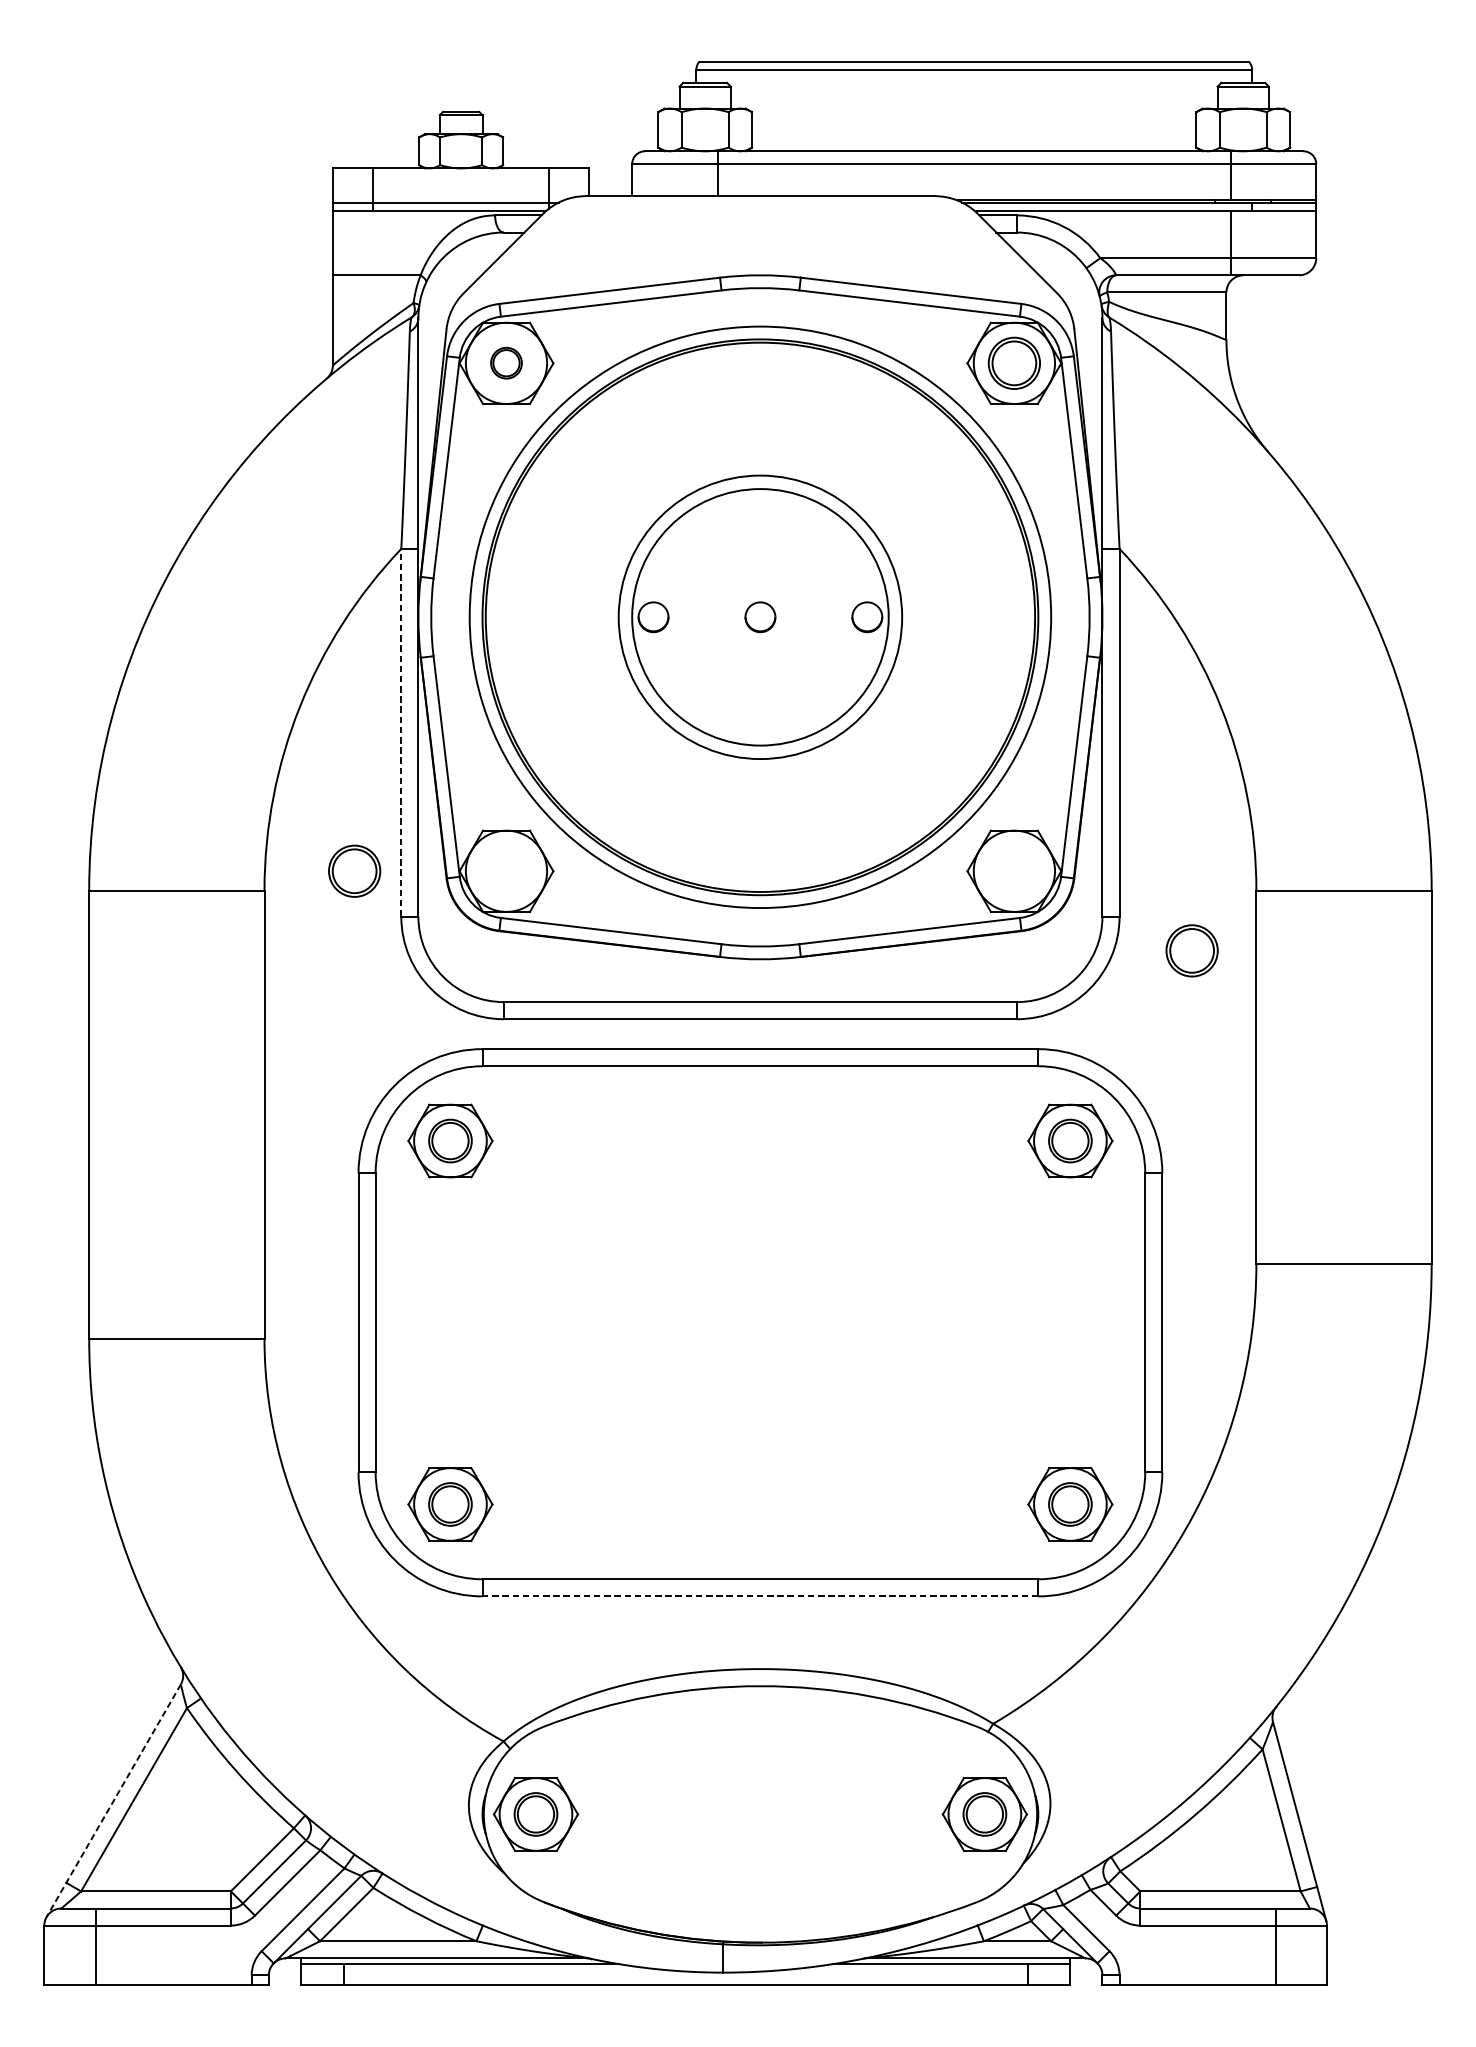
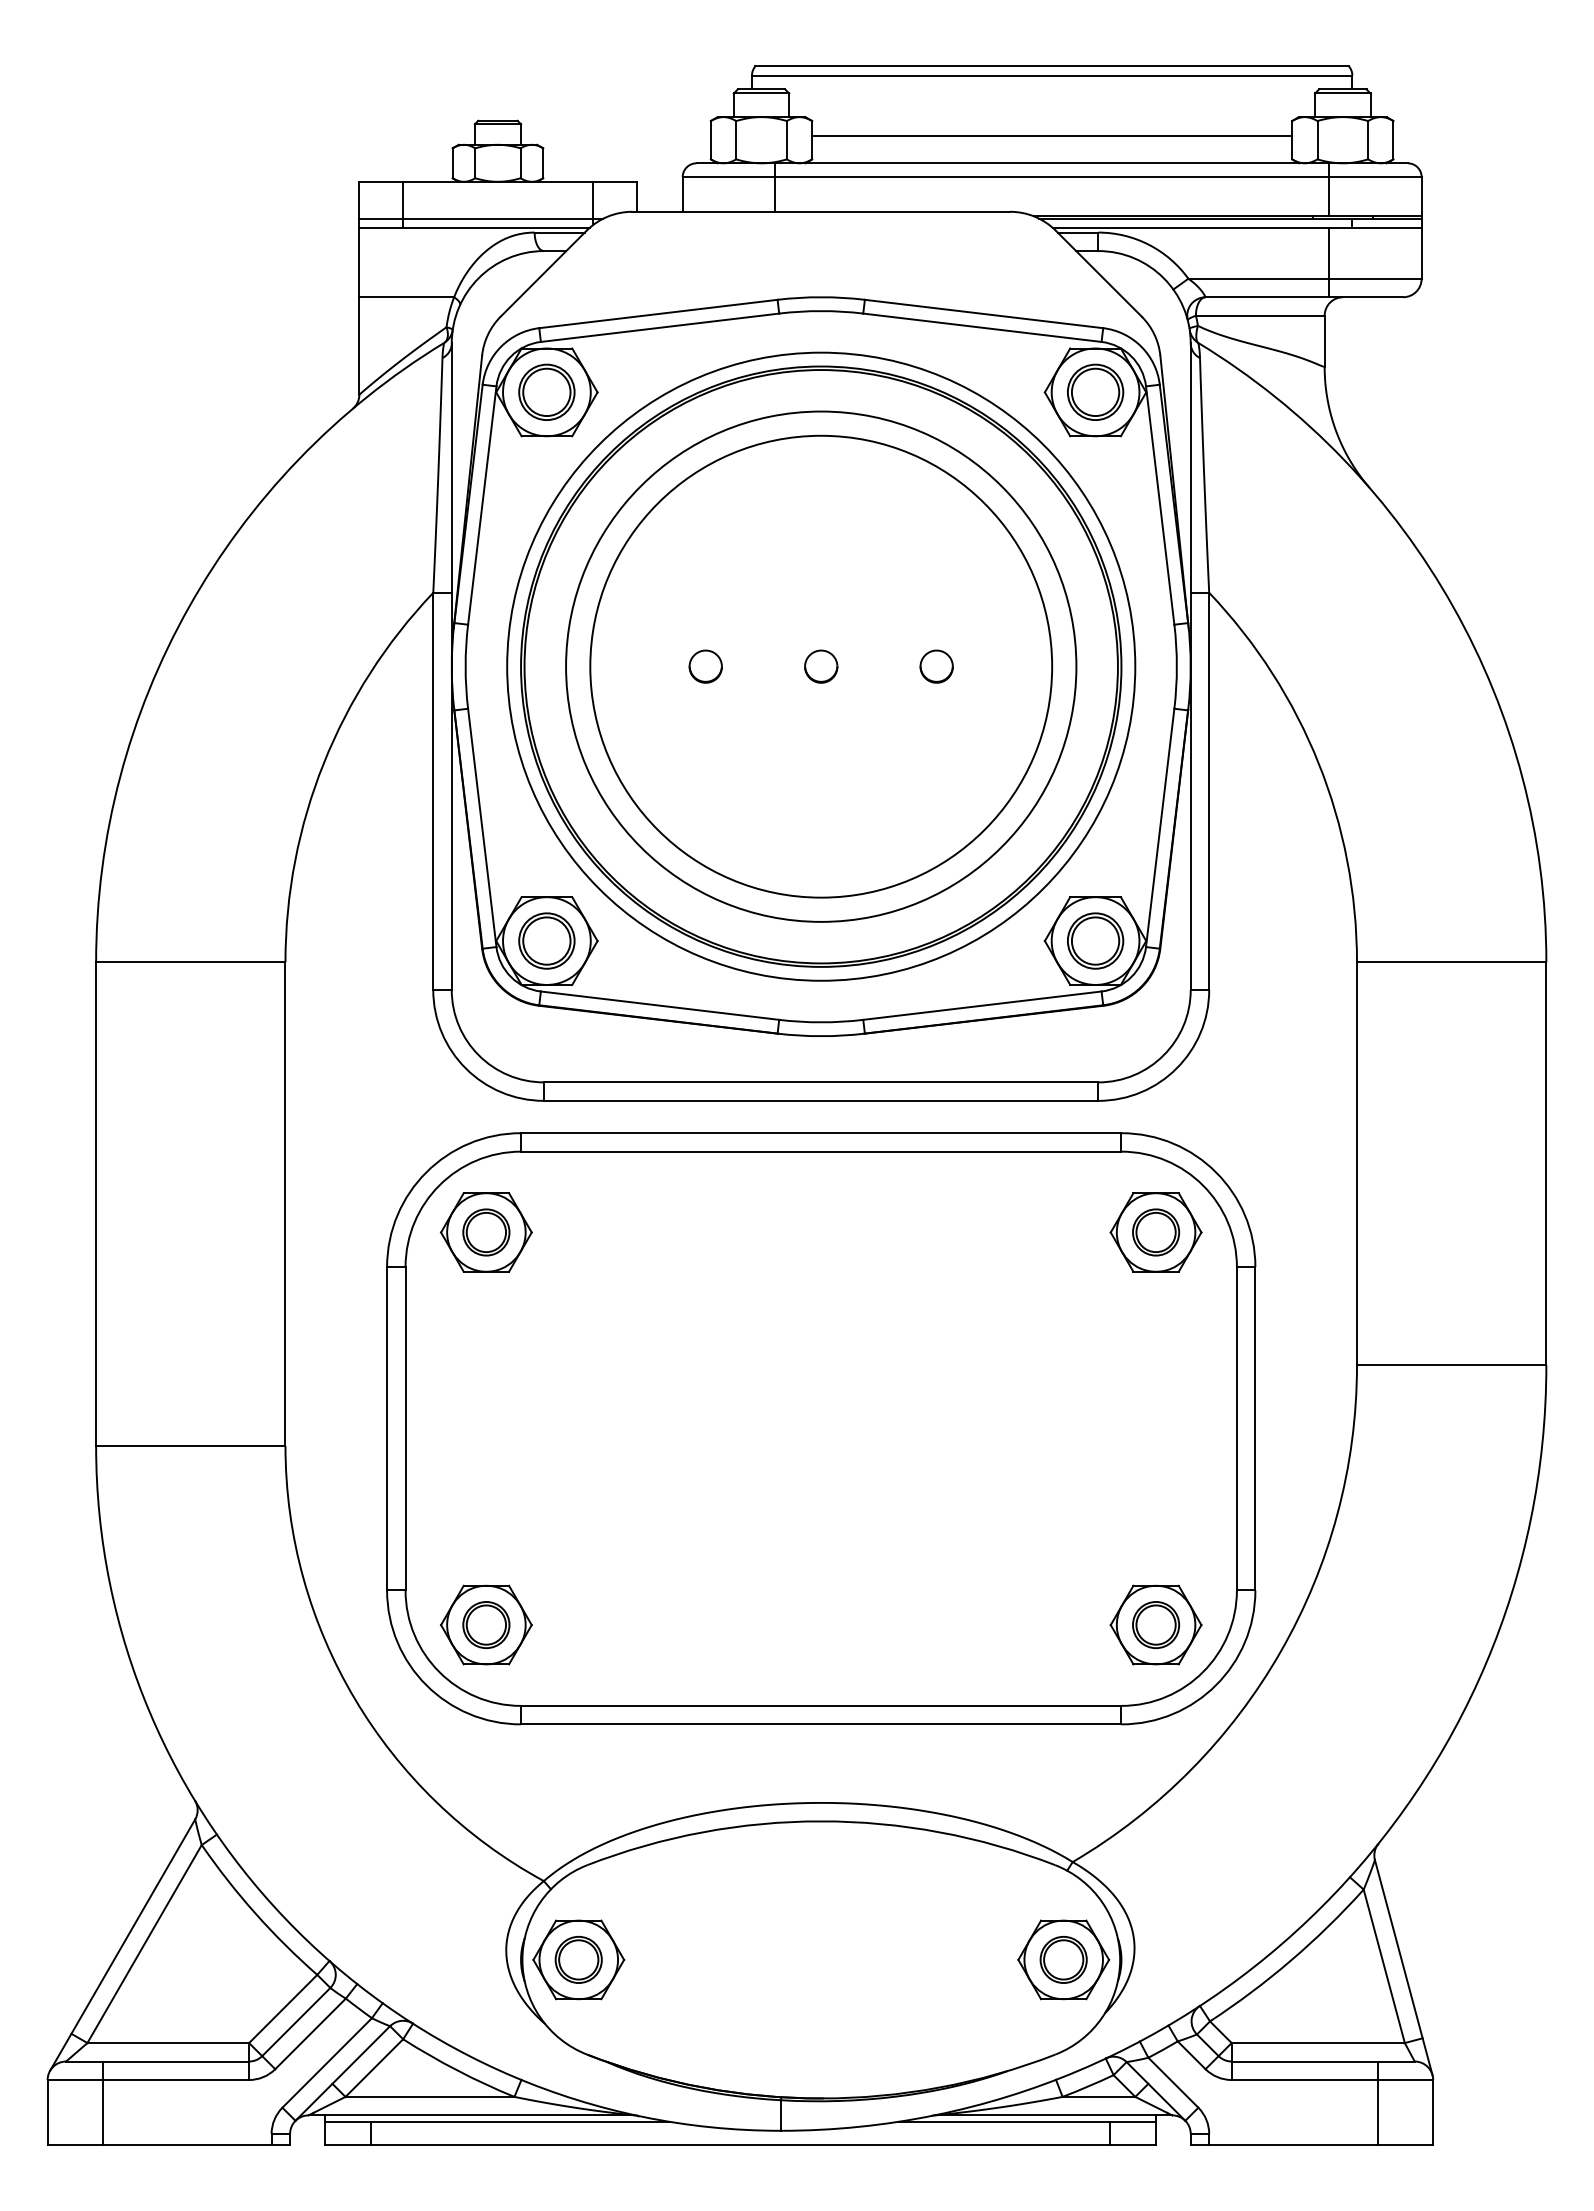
line: (974, 125) -> (1052, 135), added
part: (506, 362) -> (546, 391), size x1.67
circle: (760, 617) -> (821, 666), size x1.67
circle: (760, 617) -> (821, 666), size x1.67
line: (401, 732) -> (433, 791), dashed -> solid
part: (354, 870) -> (546, 940), moved
part: (1192, 950) -> (1095, 940), moved
line: (759, 1596) -> (820, 1724), dashed -> solid
line: (113, 1801) -> (122, 1945), dashed -> solid

